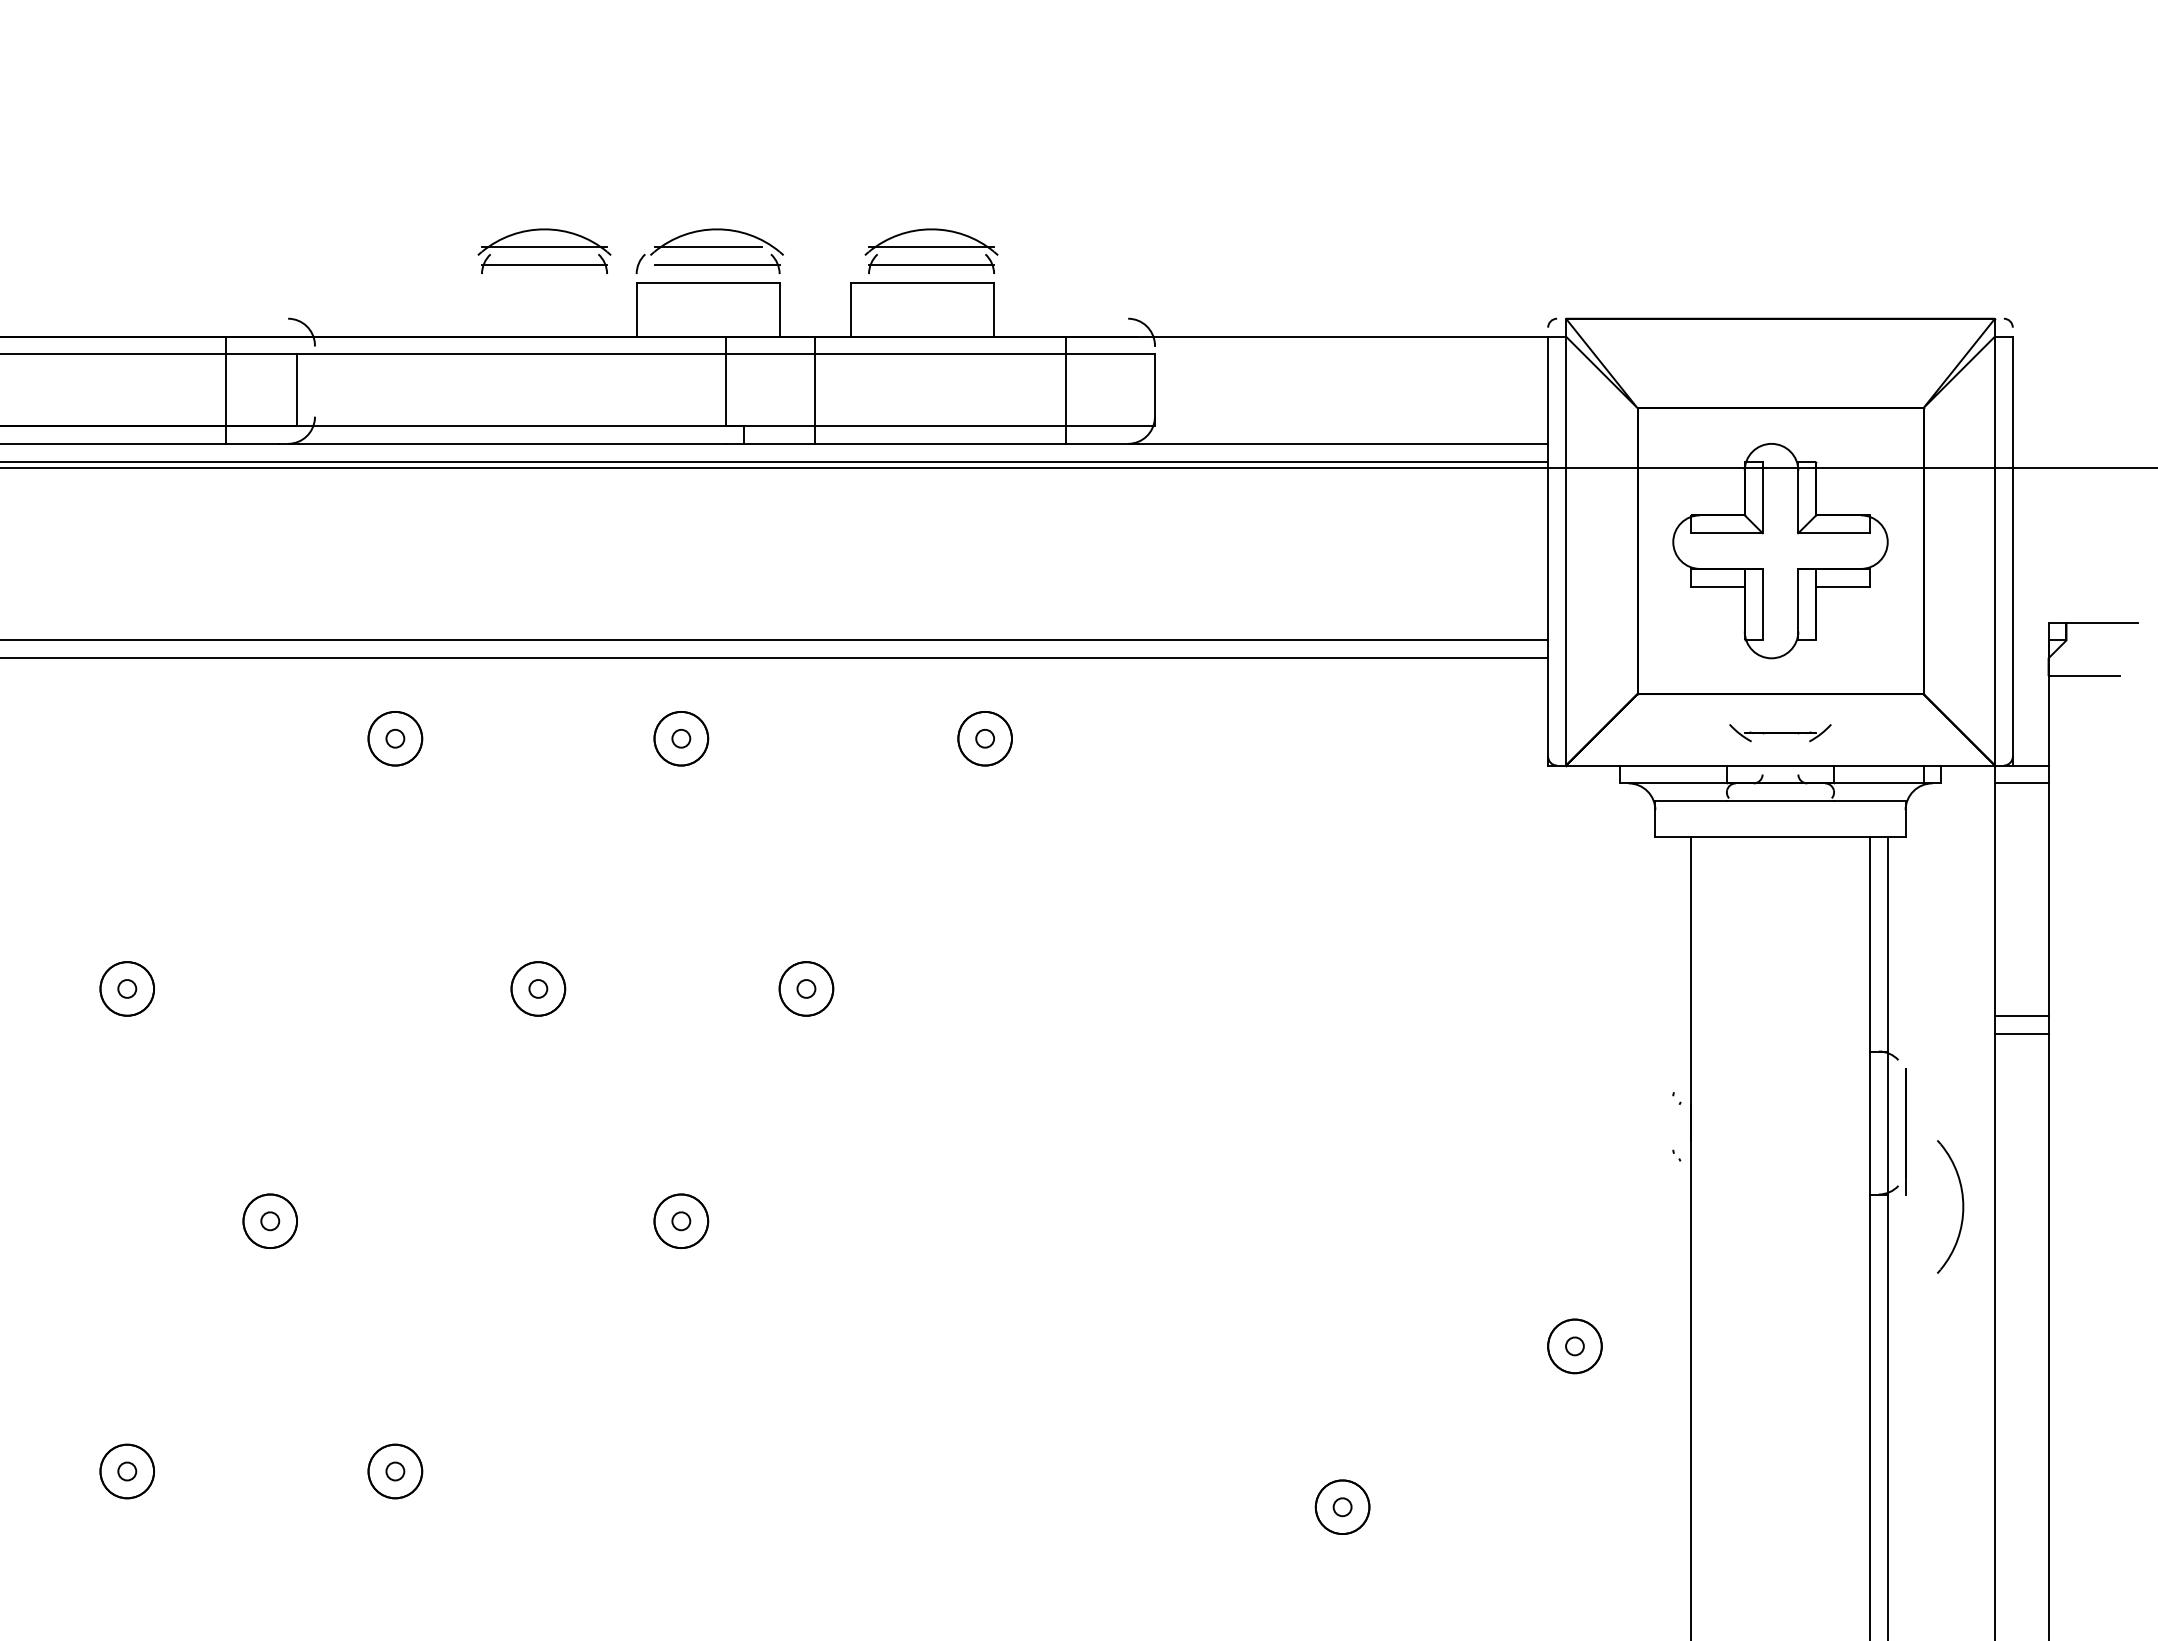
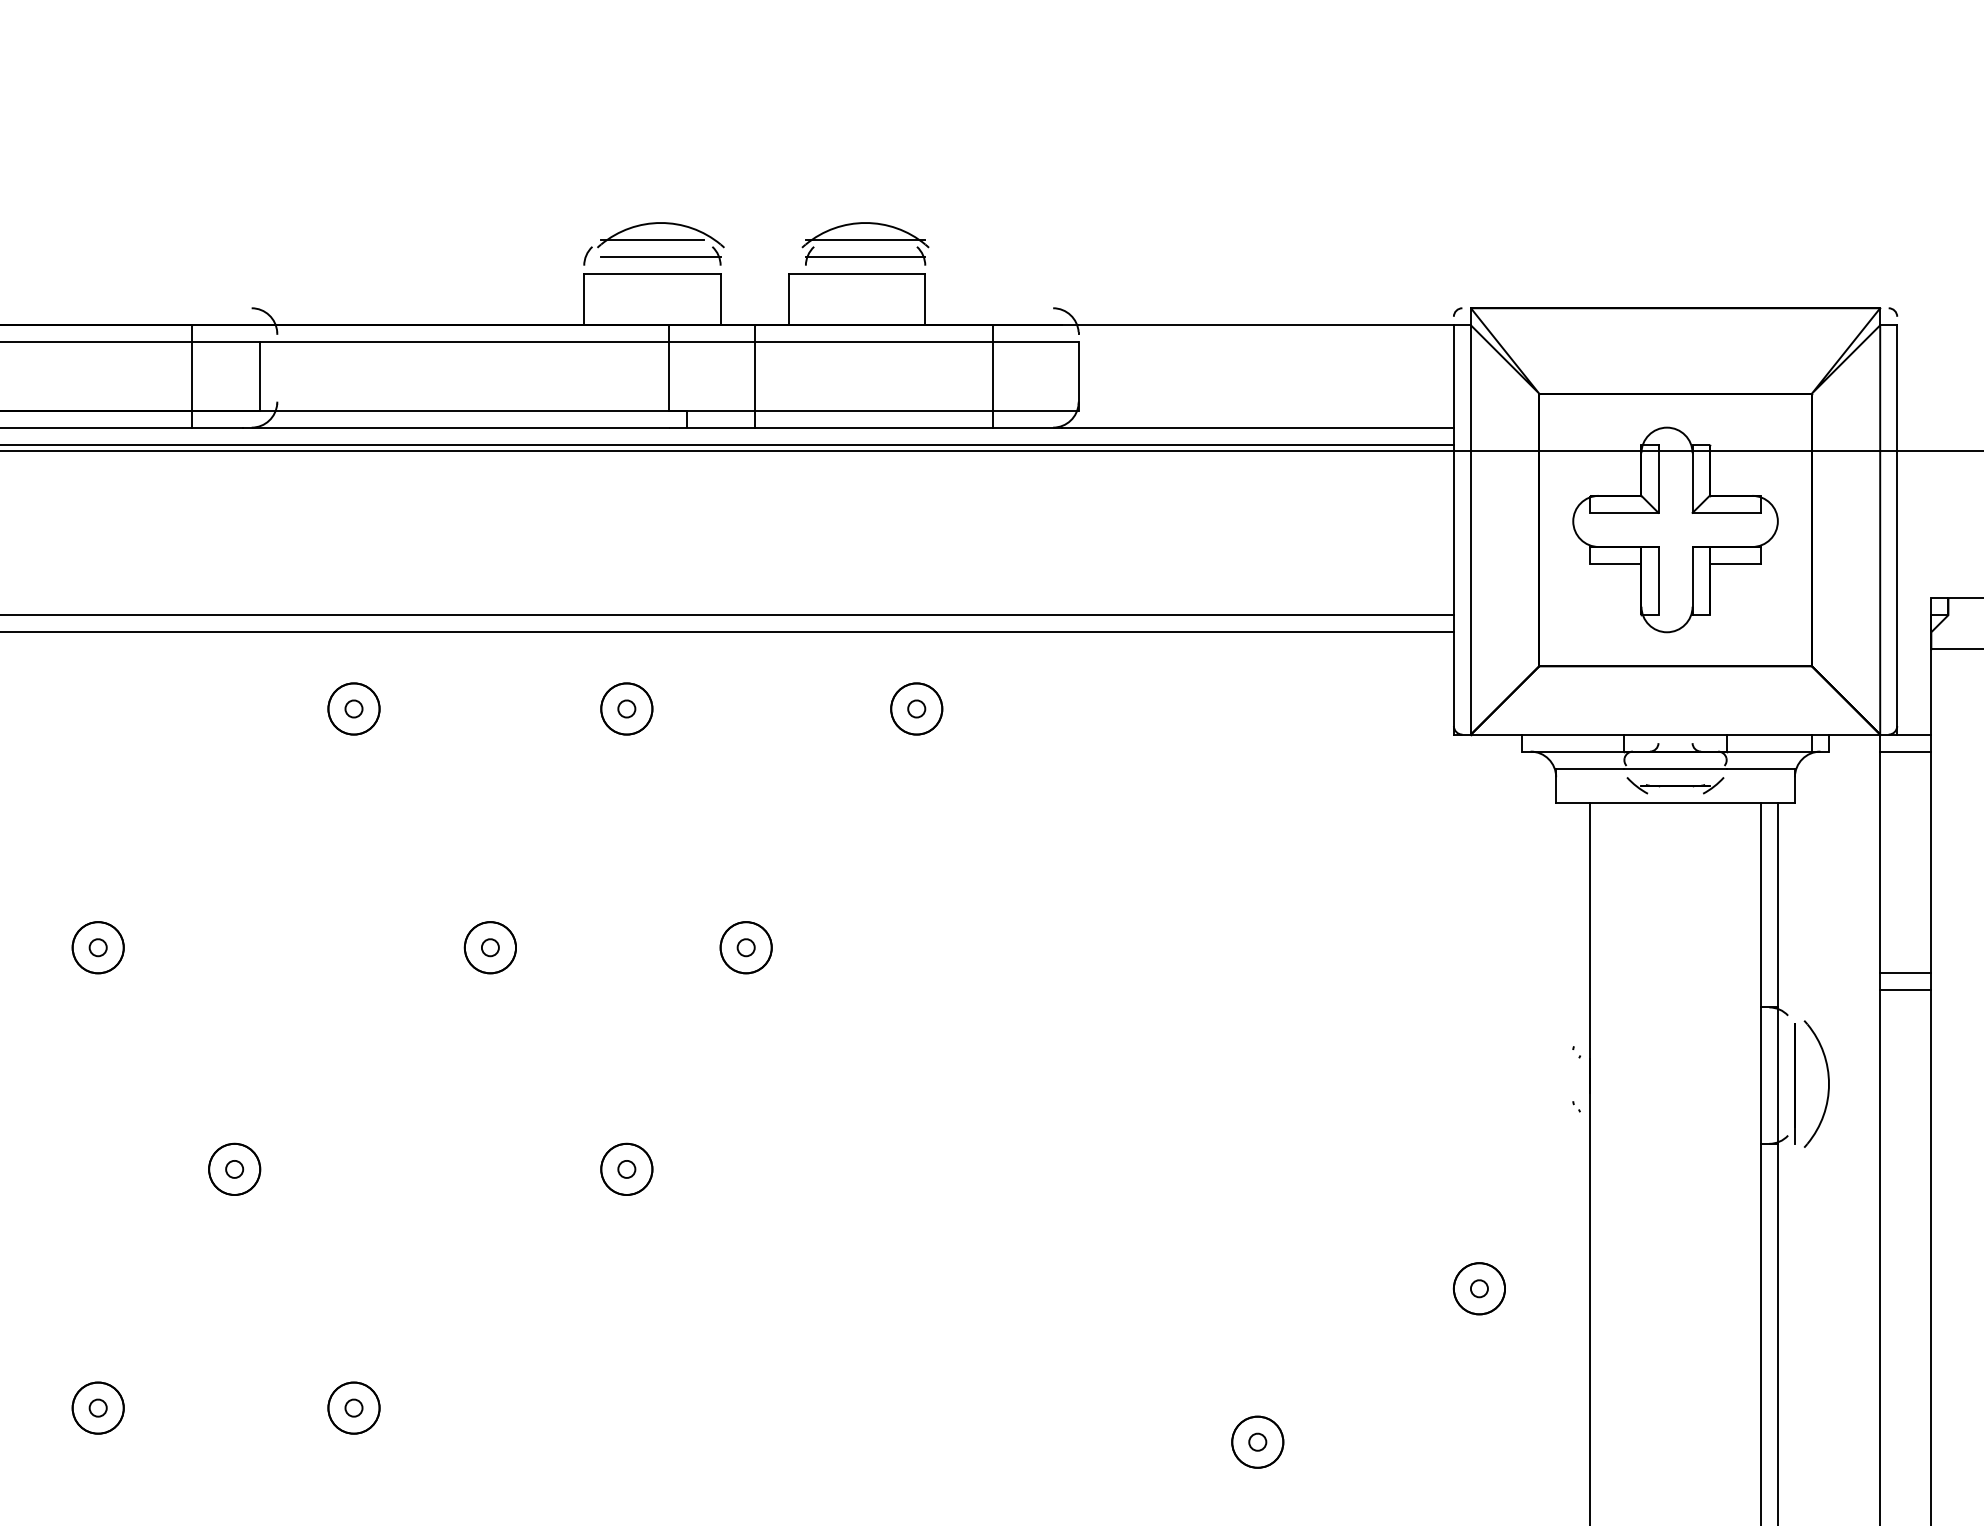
part: (544, 250) -> (496, 243), removed
part: (1780, 733) -> (1675, 786), moved
part: (1962, 1206) -> (1828, 1083), moved

